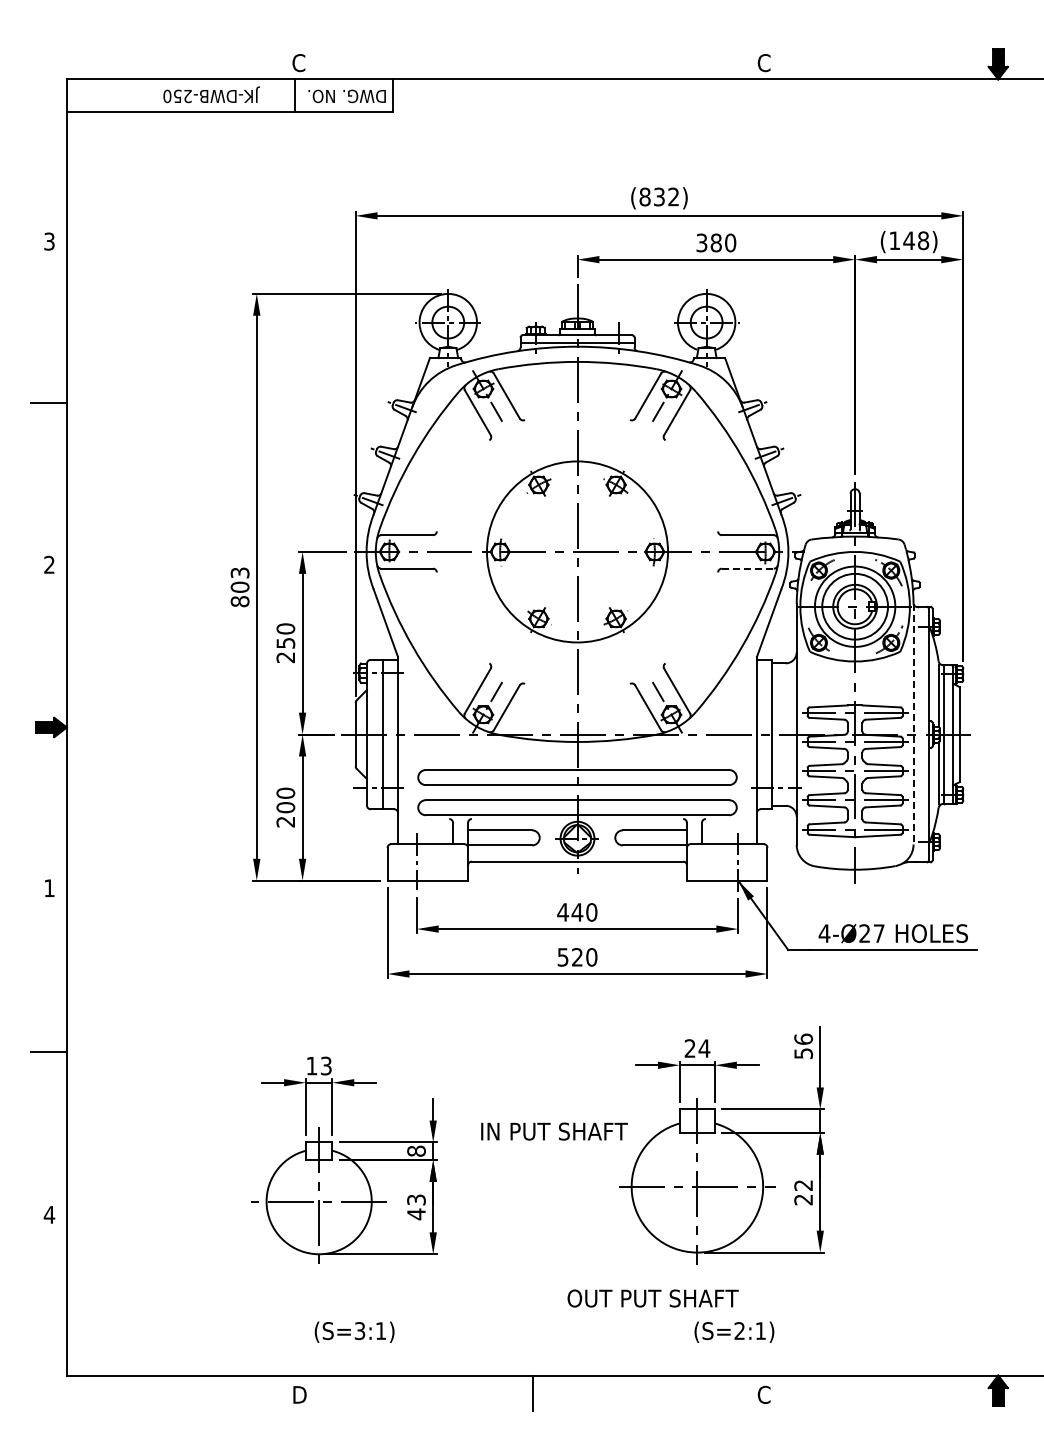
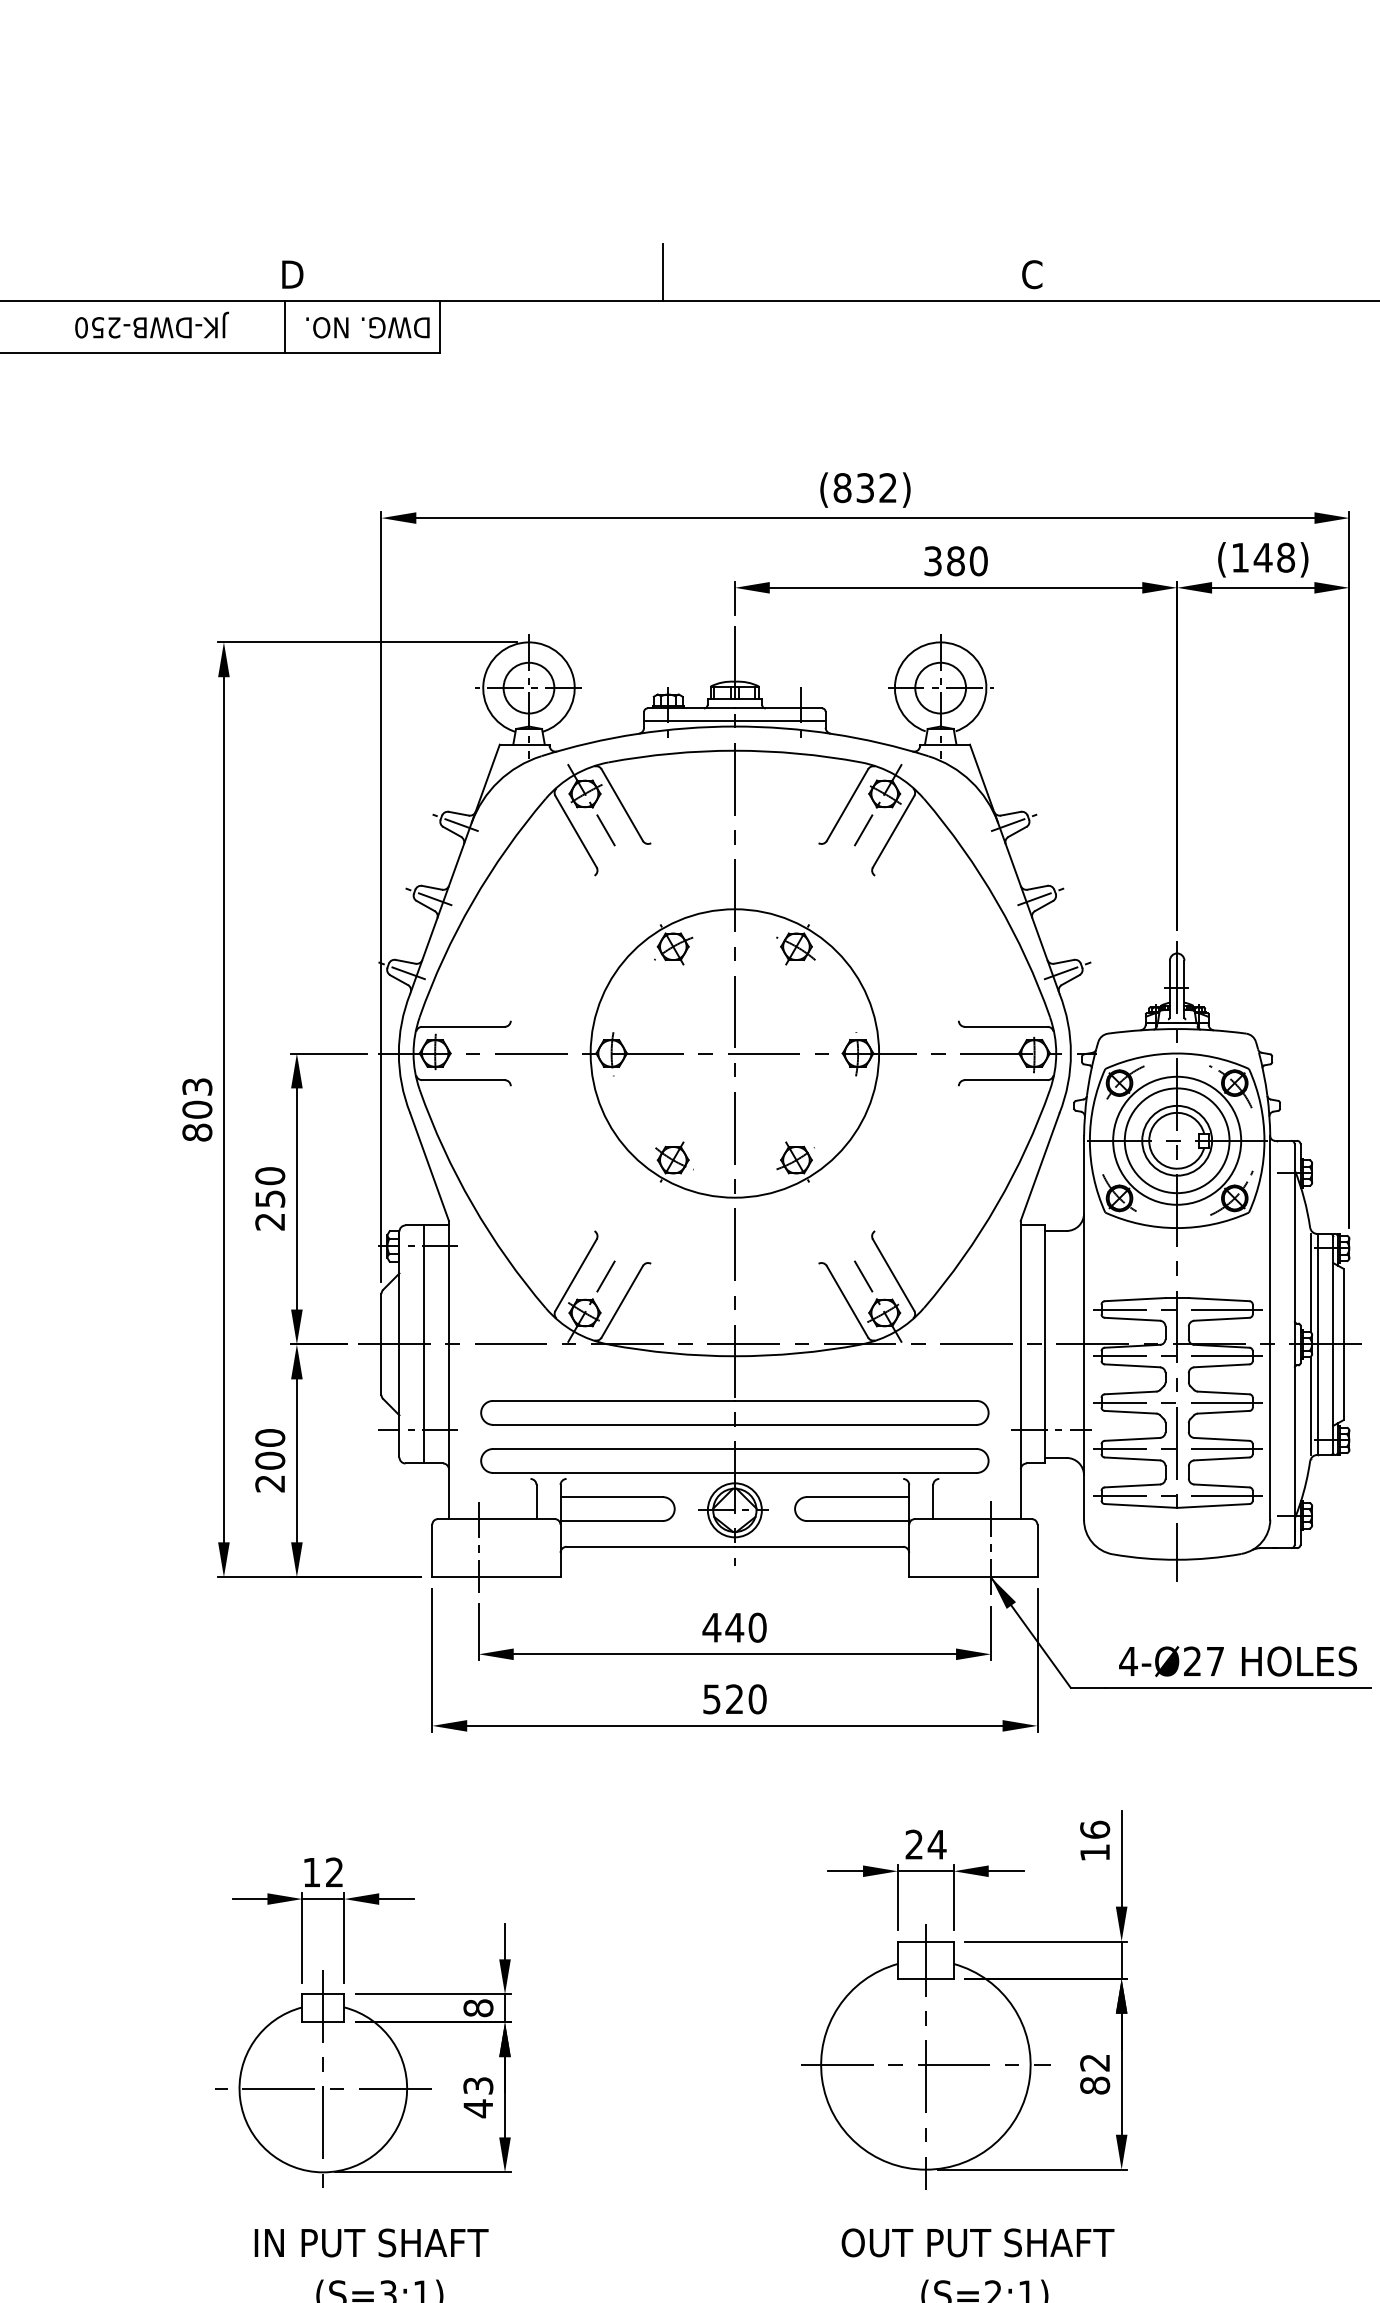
line: (532, 61) -> (663, 272), added
text: (299, 63) -> (291, 275), C -> D
line: (747, 568) -> (1005, 1079), dashed -> solid
line: (913, 724) -> (1270, 1328), dashed -> solid
text: (803, 1053) -> (1094, 1852), 56 -> 16
text: (325, 1066) -> (333, 1873), 13 -> 12
text: (554, 1131) -> (371, 2242), moved
text: (803, 1199) -> (1094, 2085), 22 -> 82
text: (652, 1298) -> (977, 2242), moved

